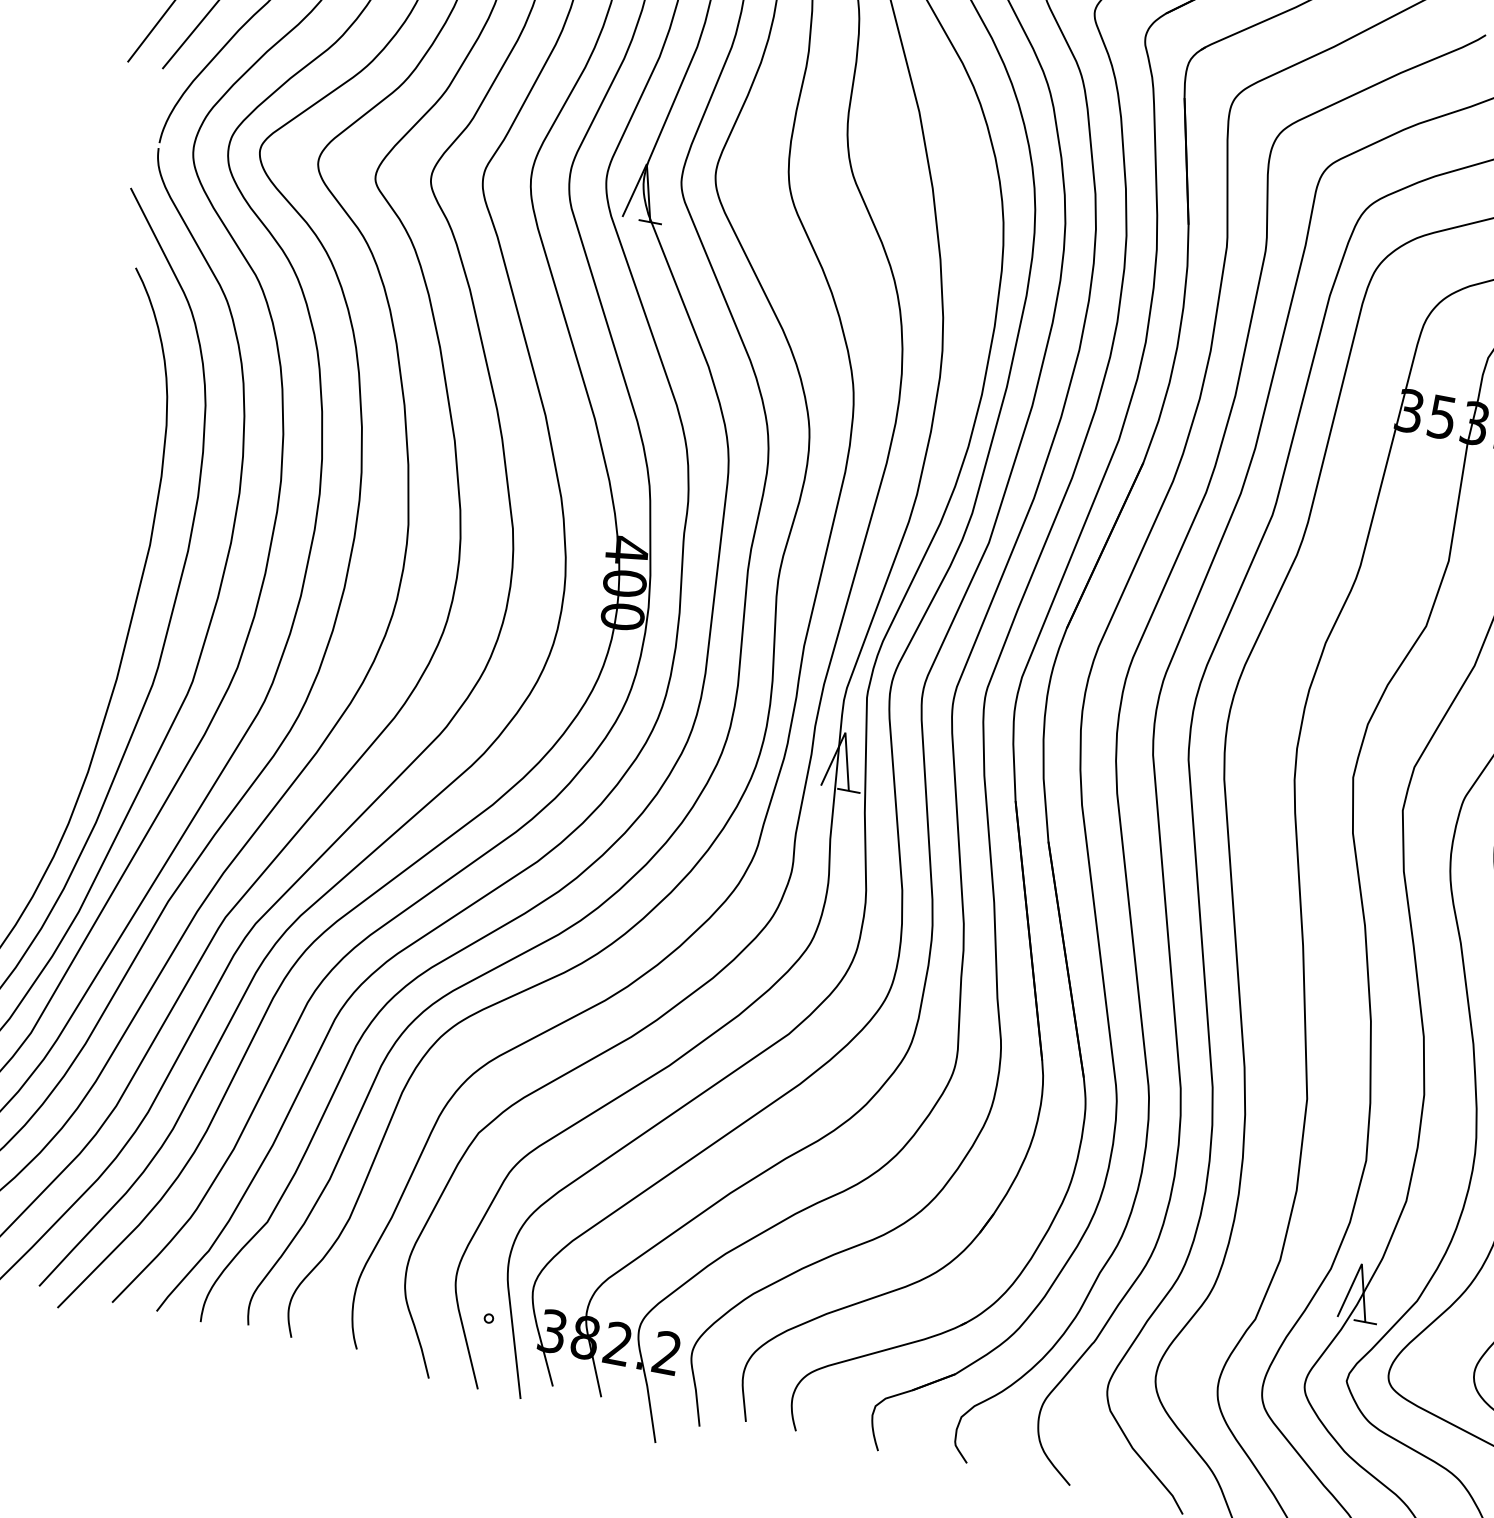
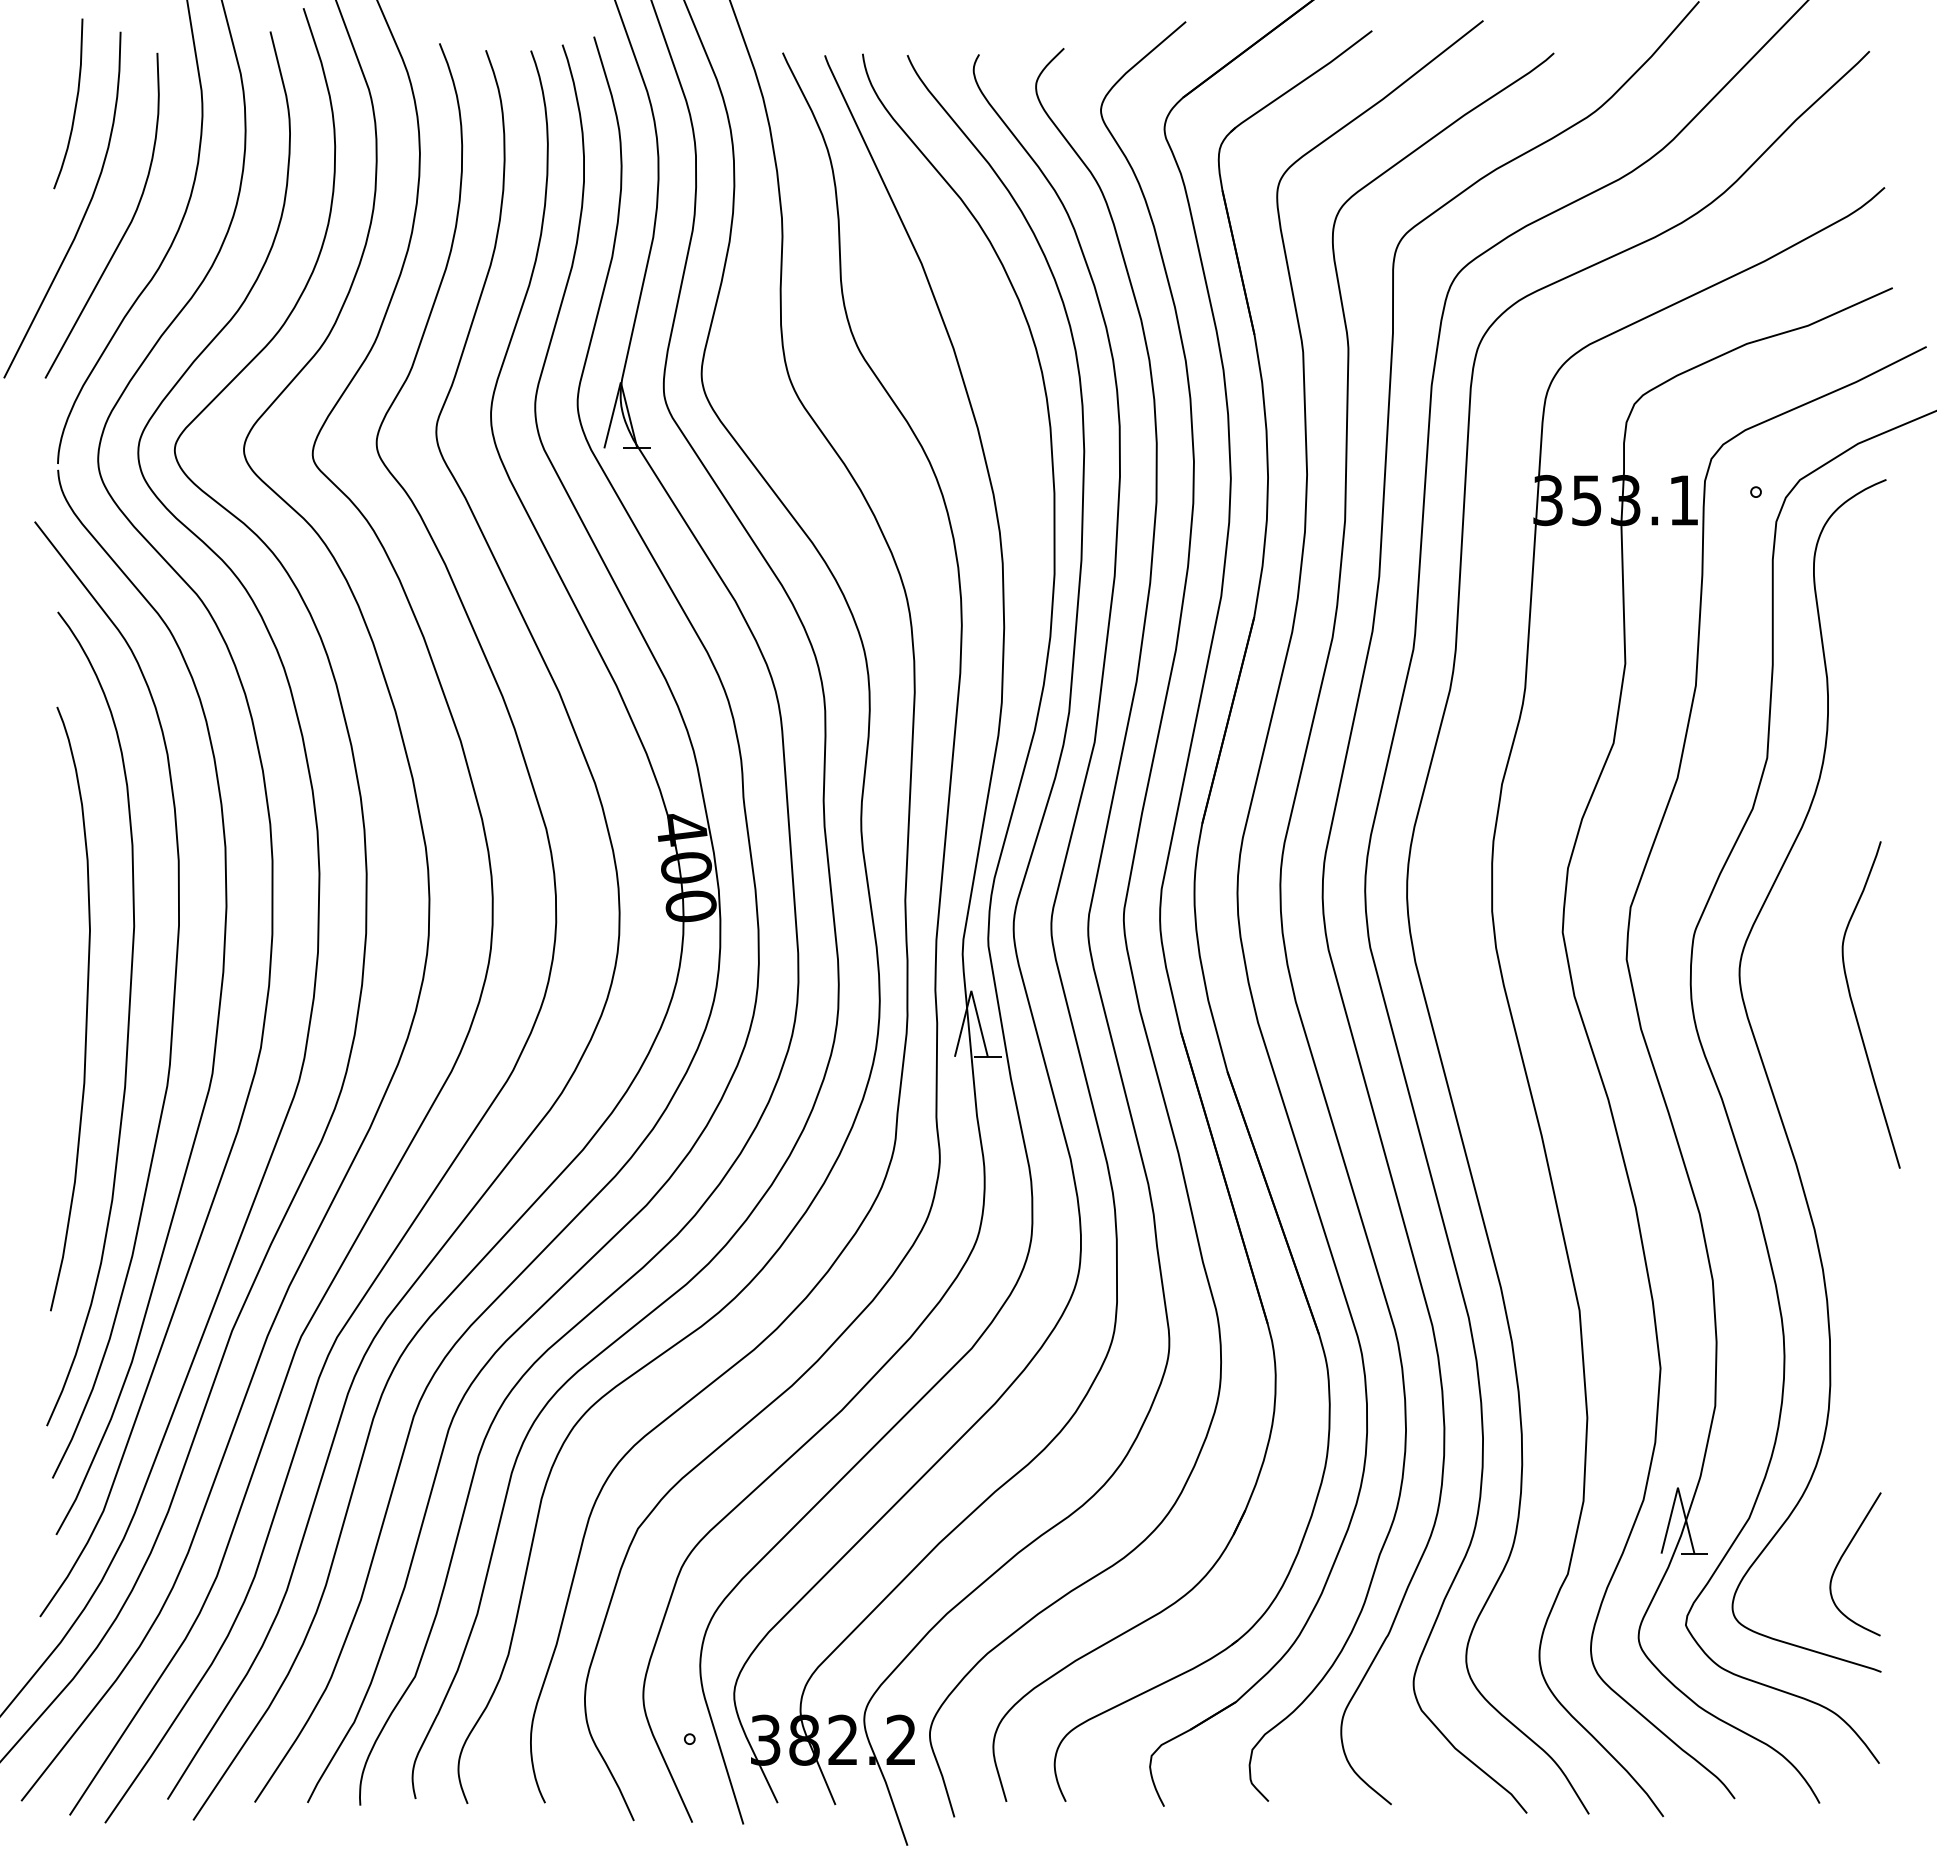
curve: (96, 606) -> (86, 1008), added

